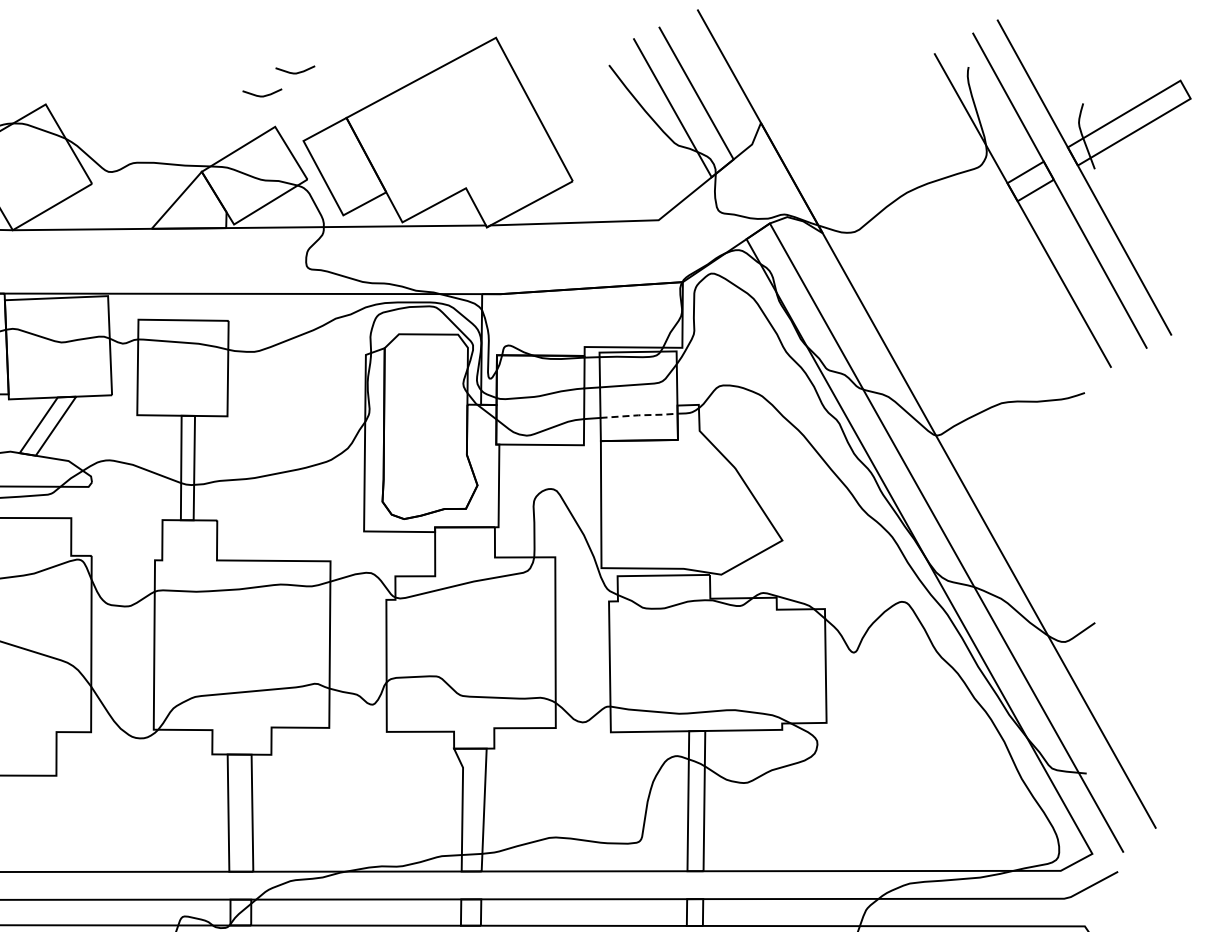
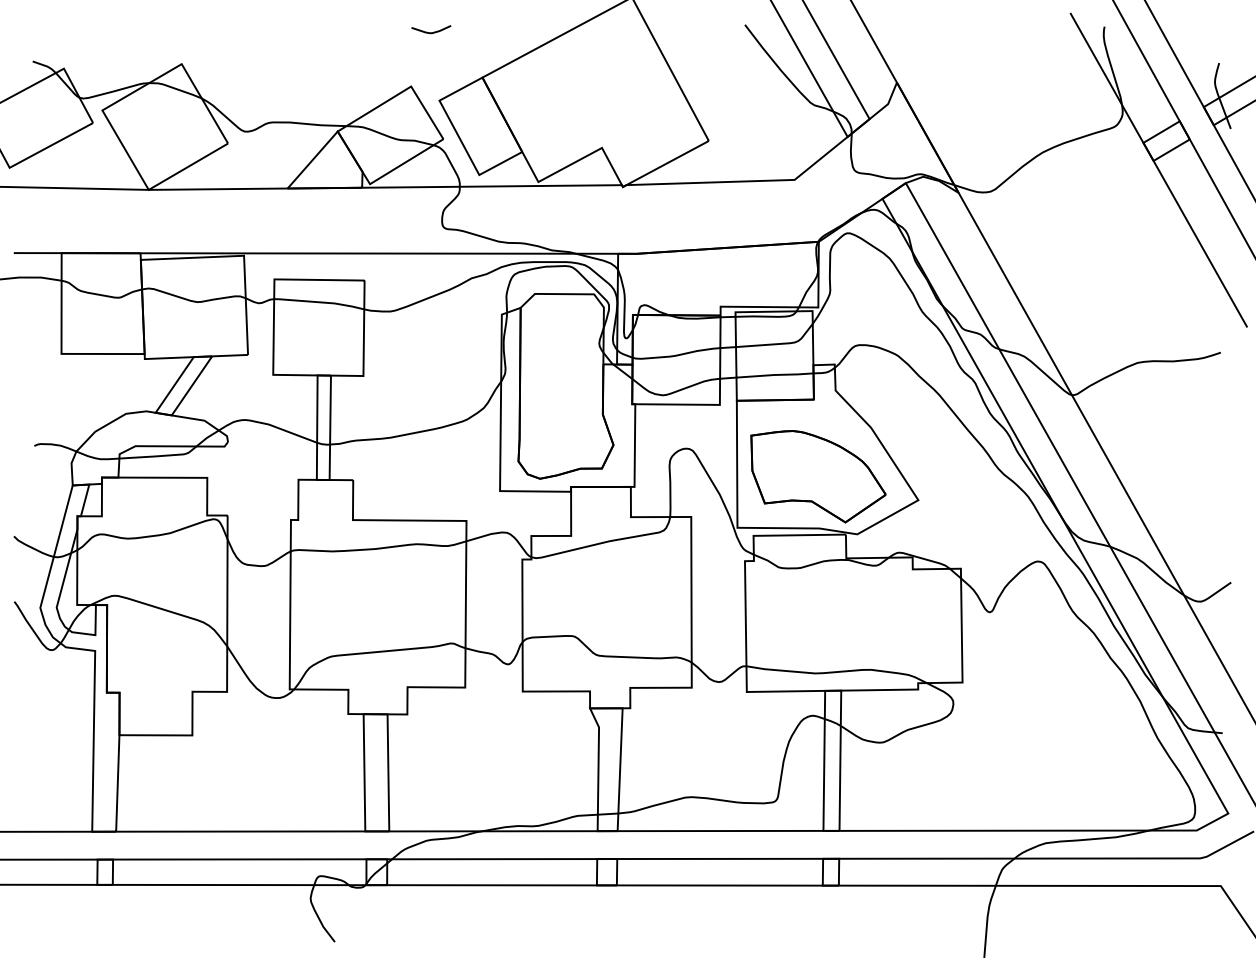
curve: (264, 94) -> (400, 54), removed
line: (639, 414) -> (775, 374), dashed -> solid
part: (682, 516) -> (818, 476), added

